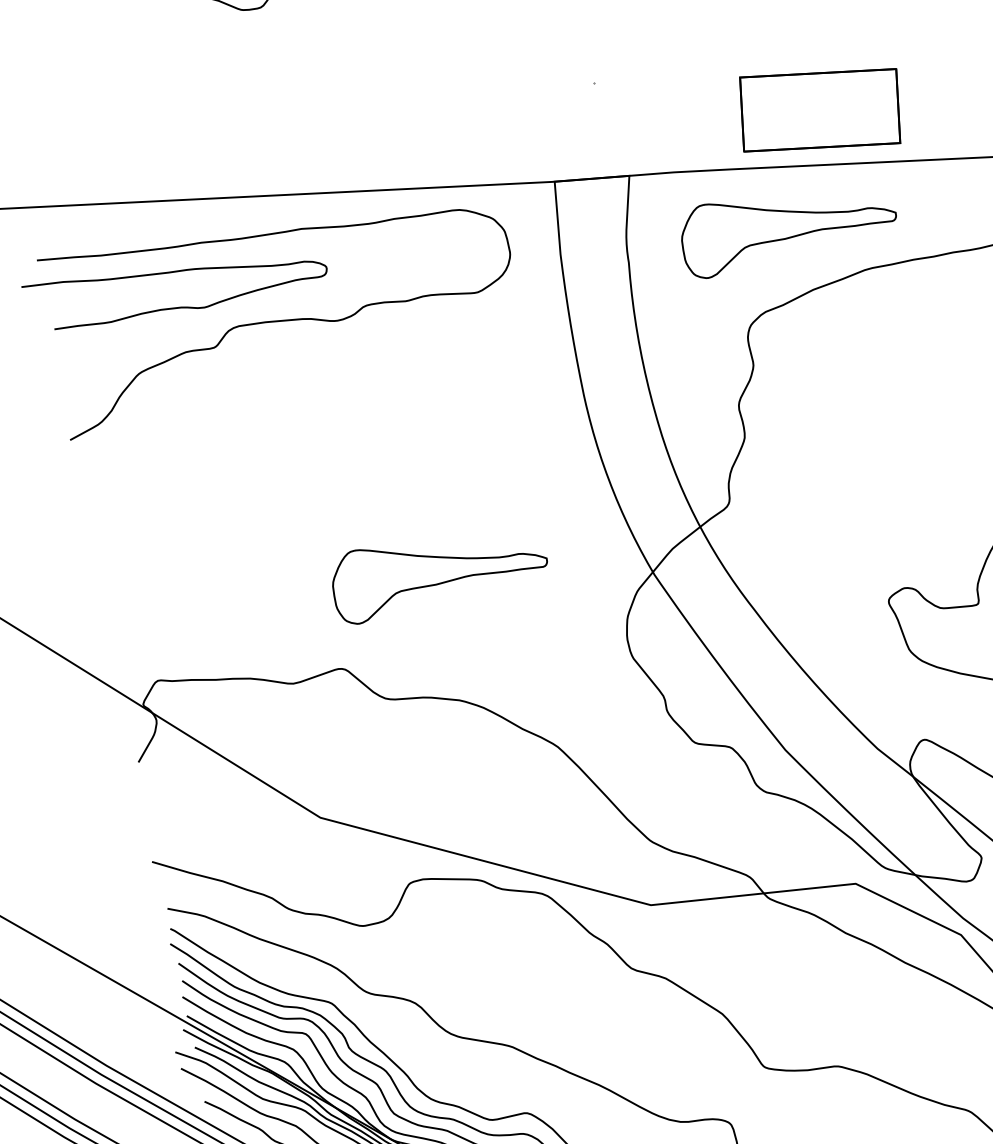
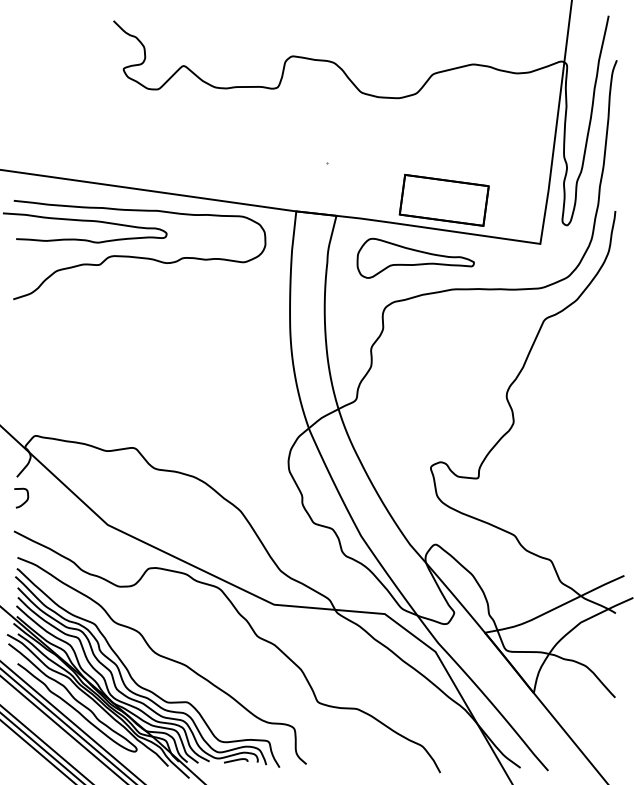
part: (438, 569) -> (195, 405), removed
curve: (162, 801) -> (25, 500), added

